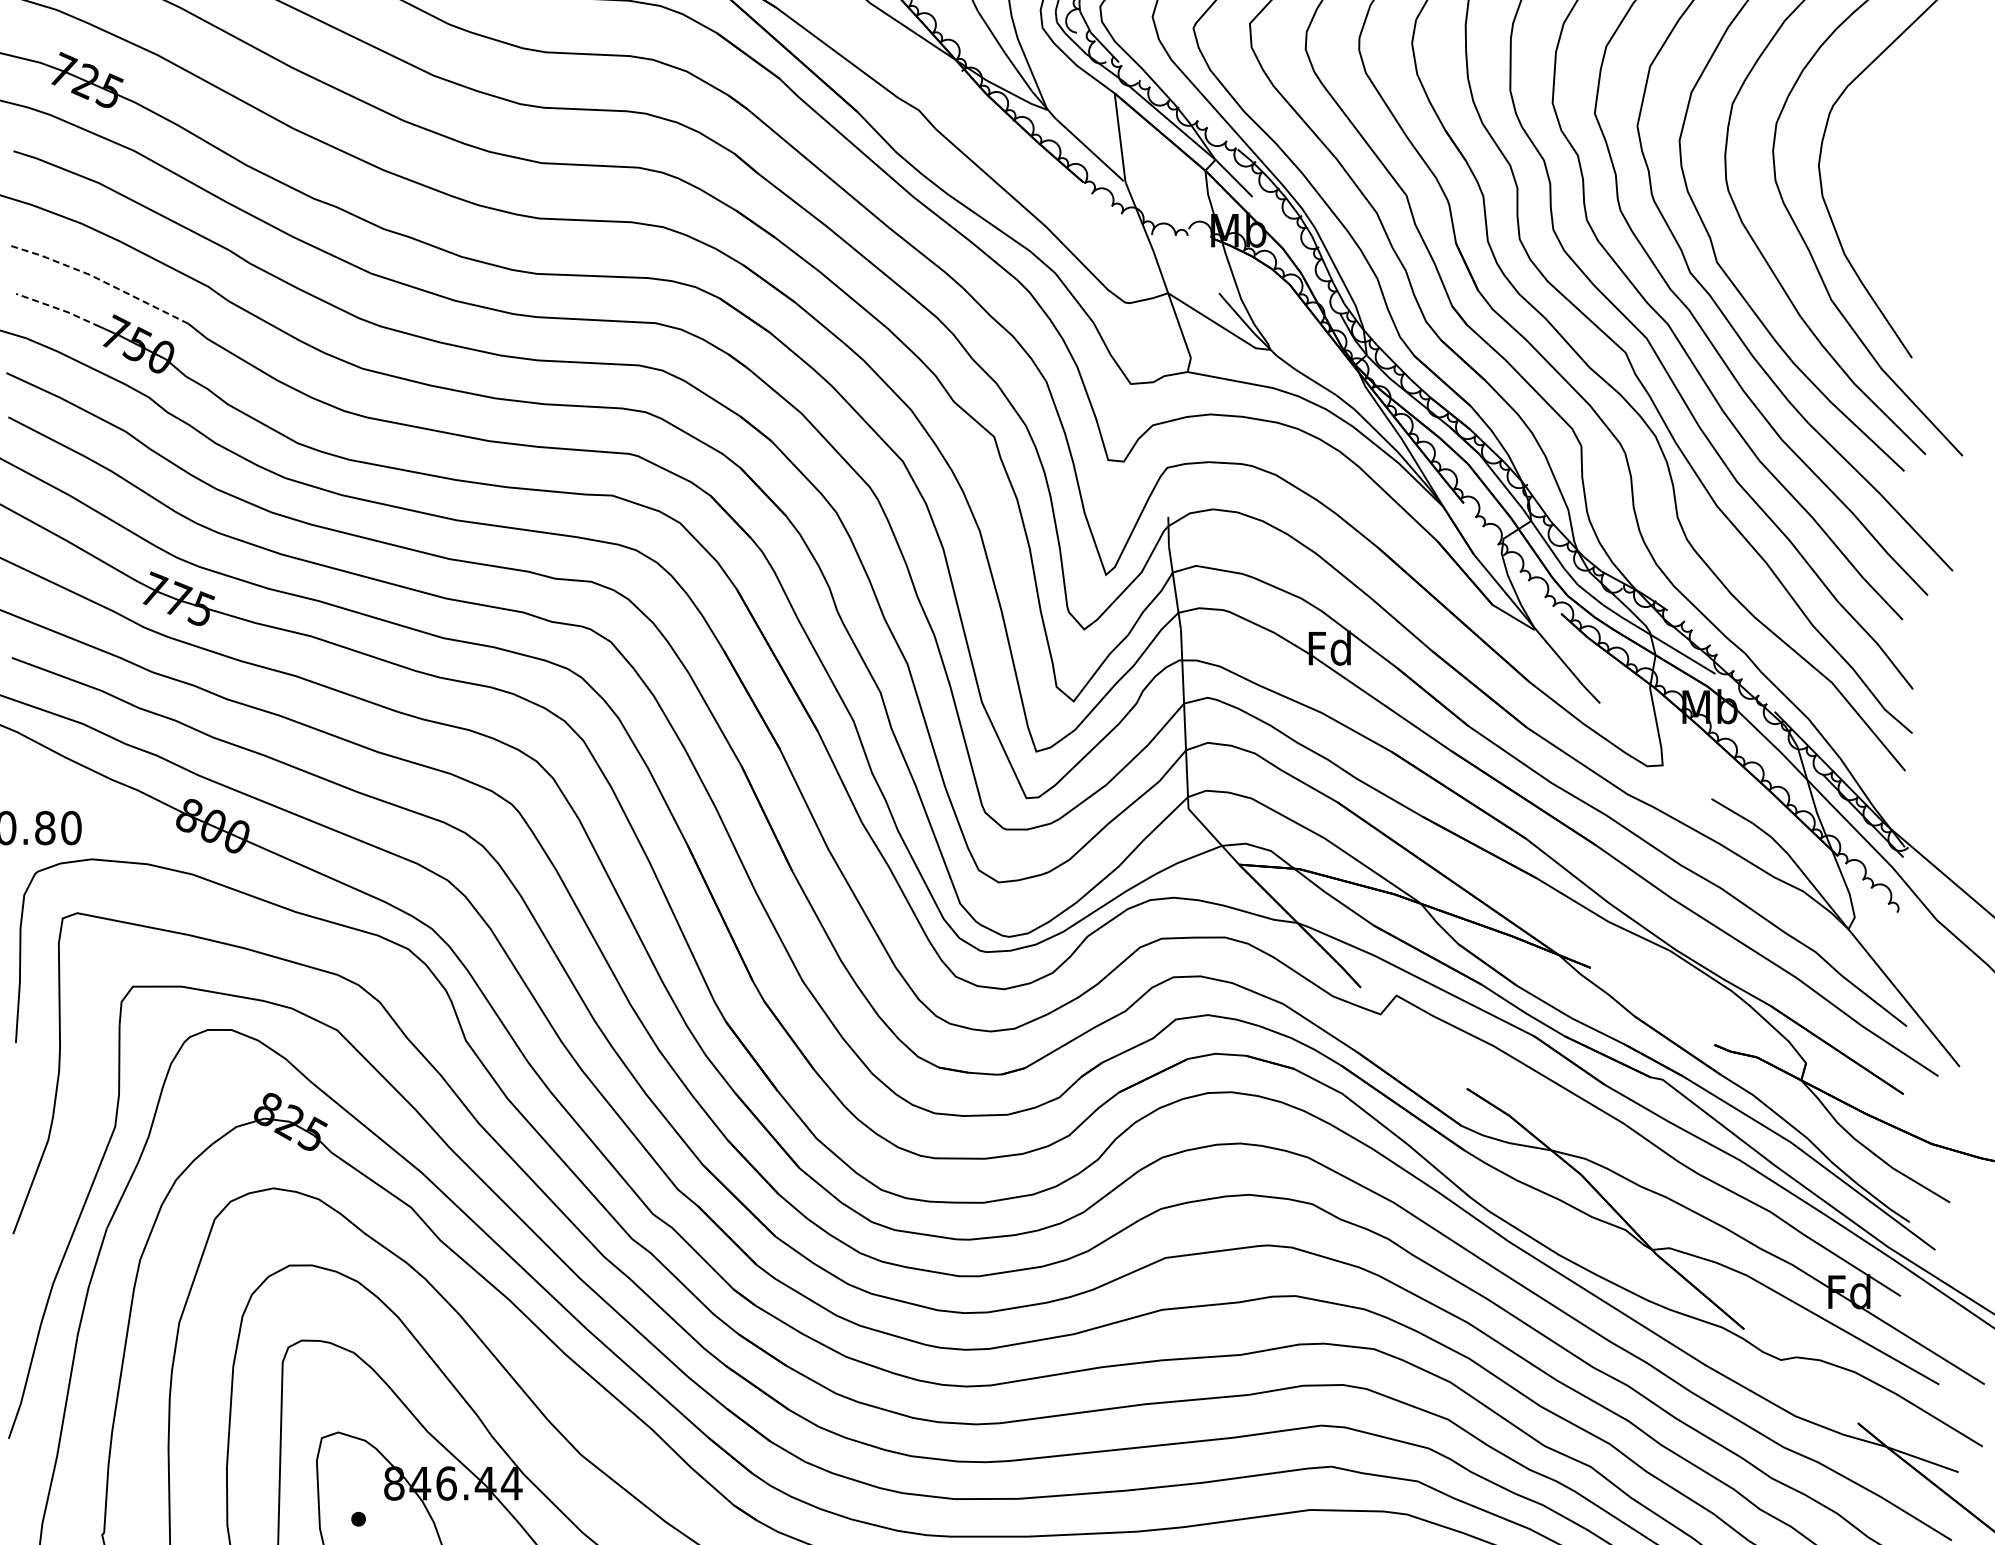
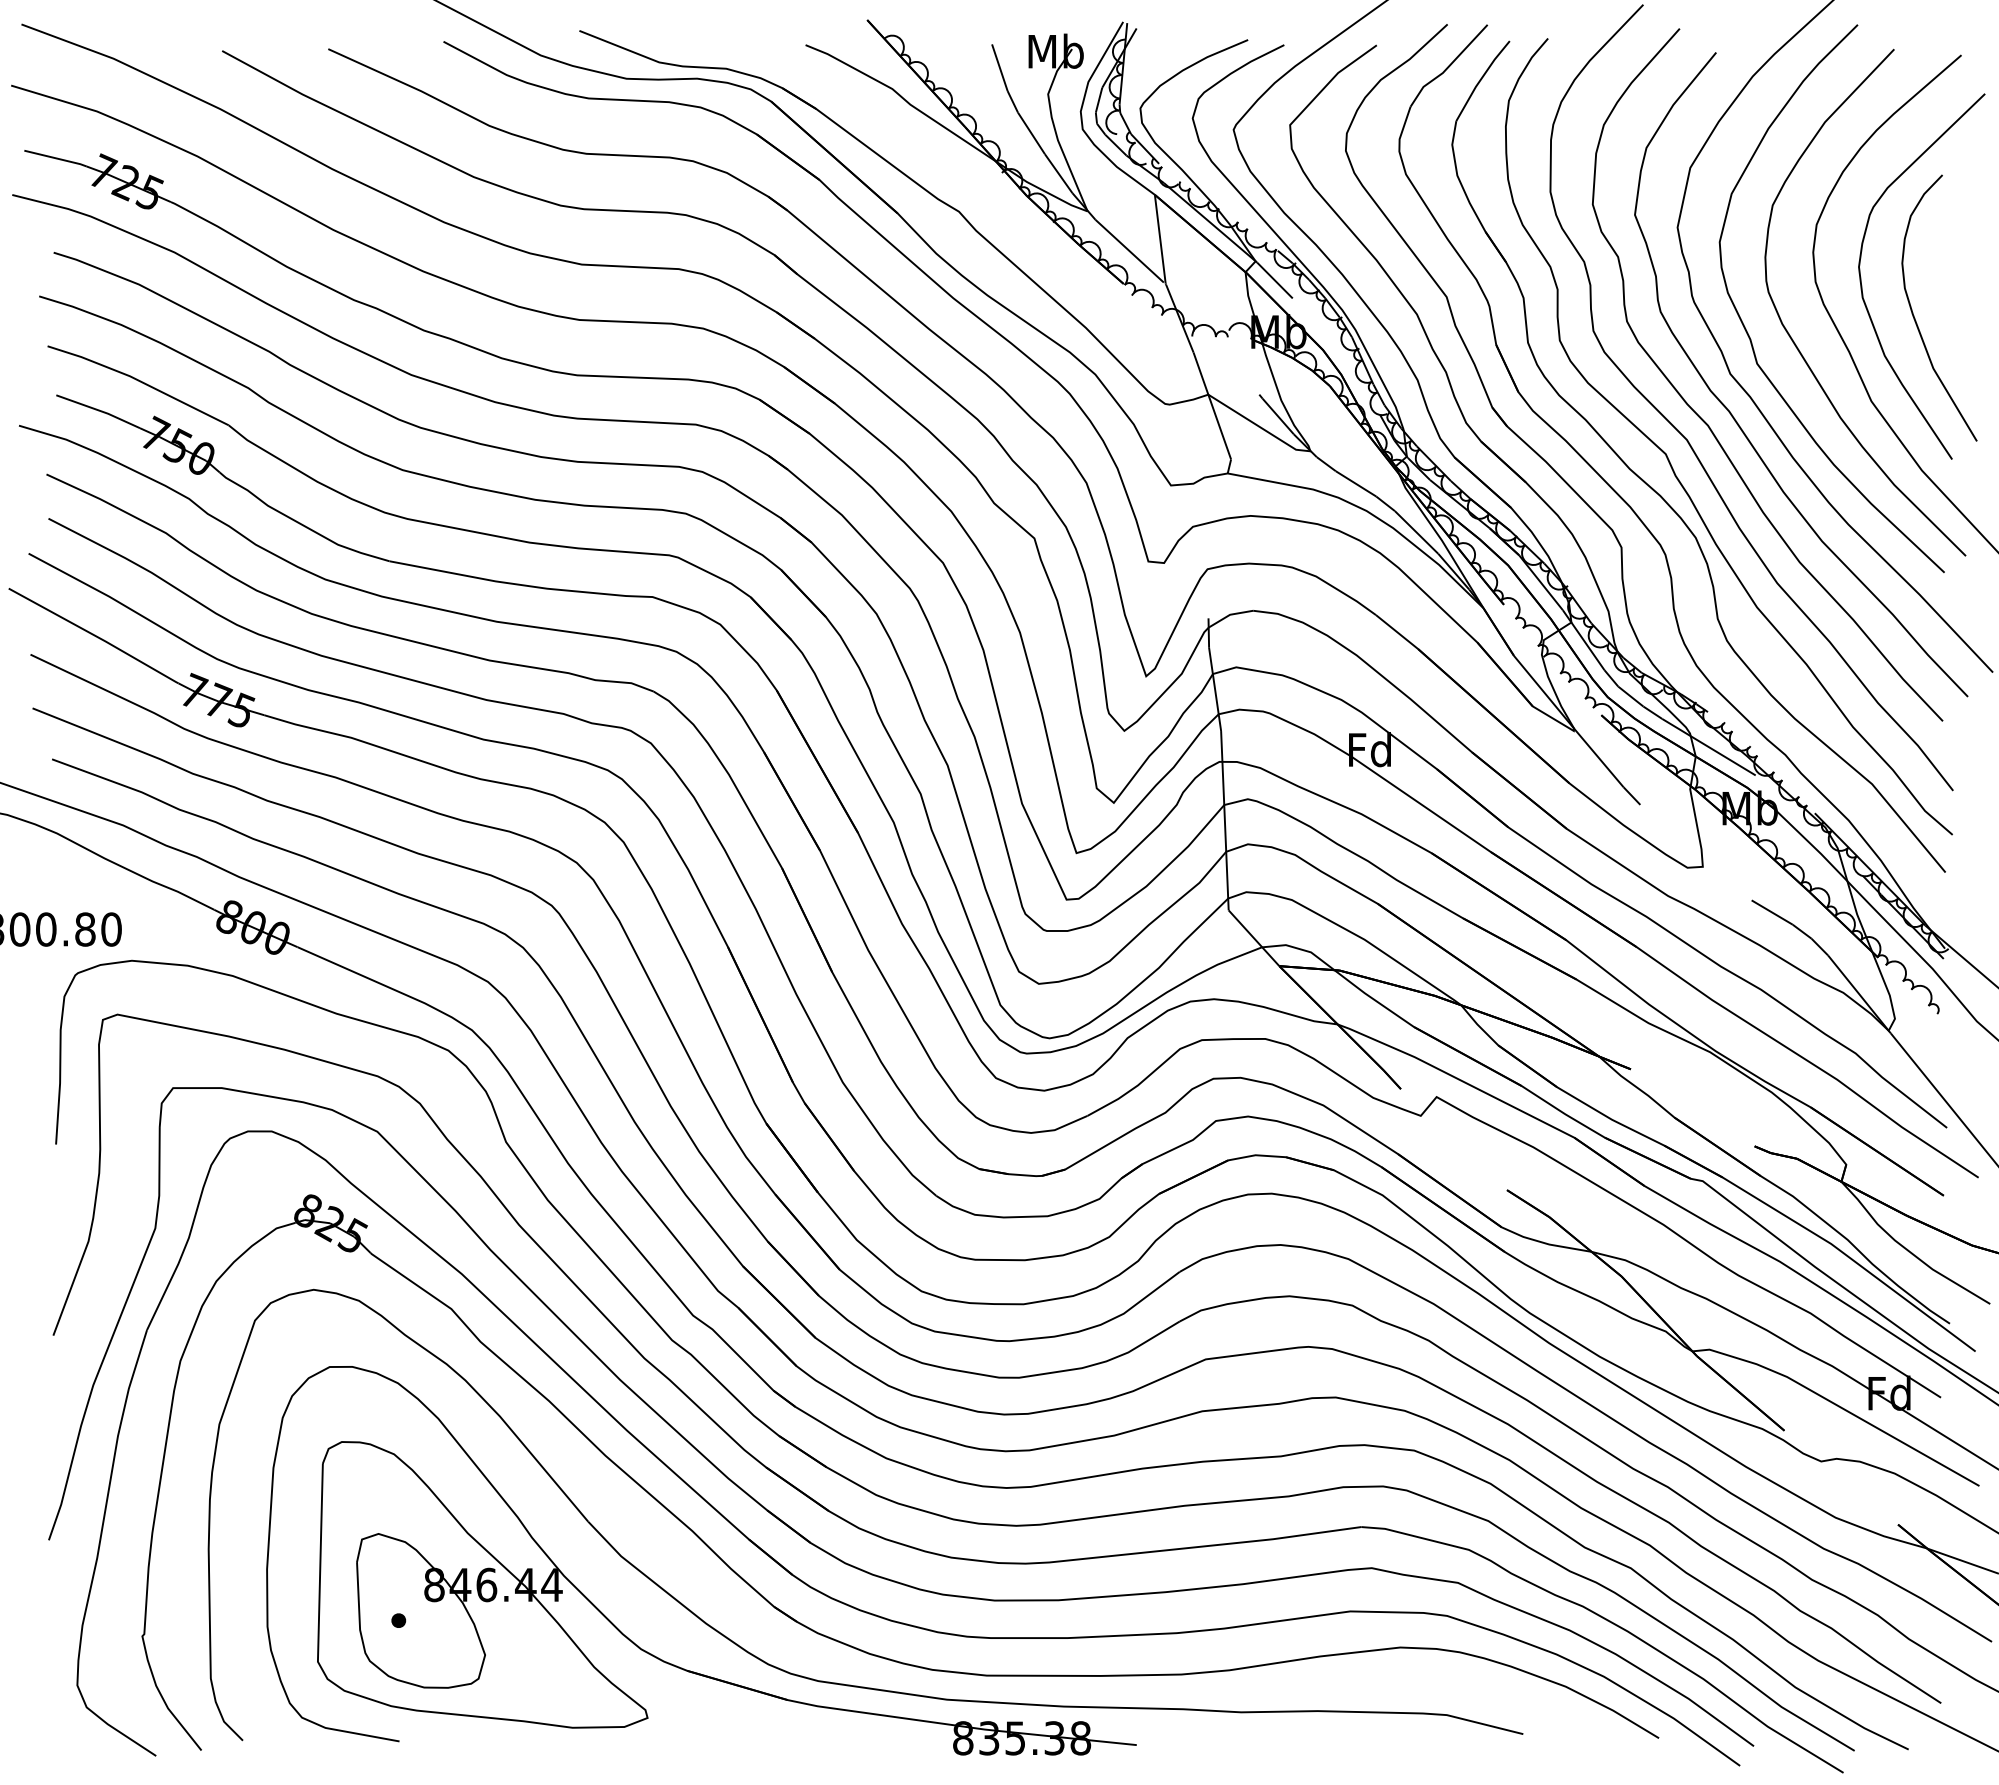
curve: (1874, 214) -> (1914, 315), added
line: (98, 279) -> (138, 380), dashed -> solid
line: (58, 309) -> (98, 410), dashed -> solid

